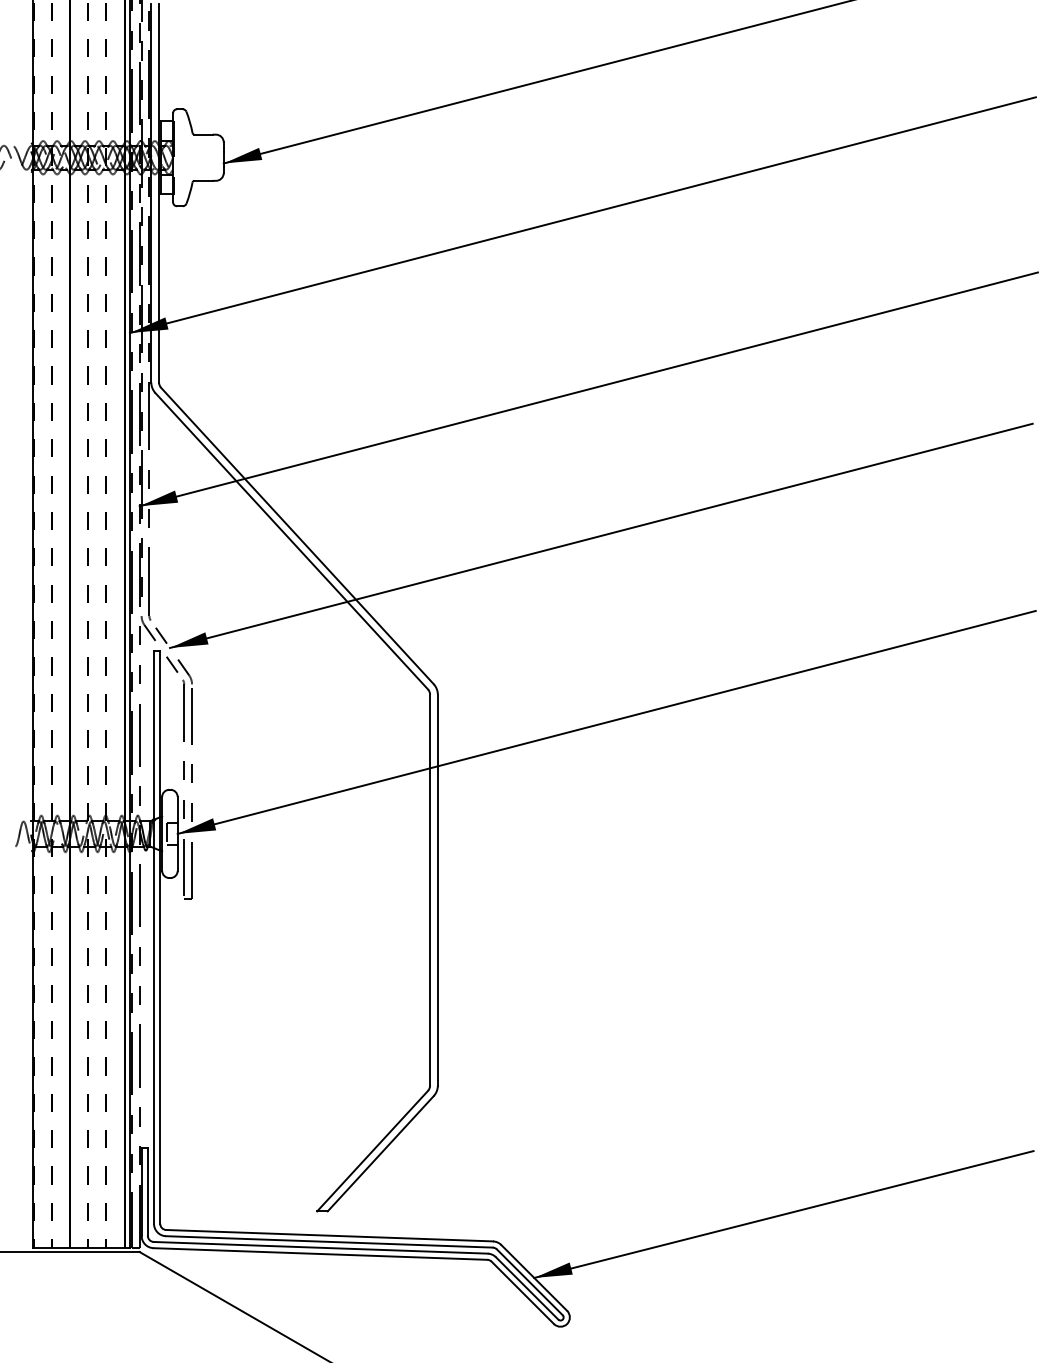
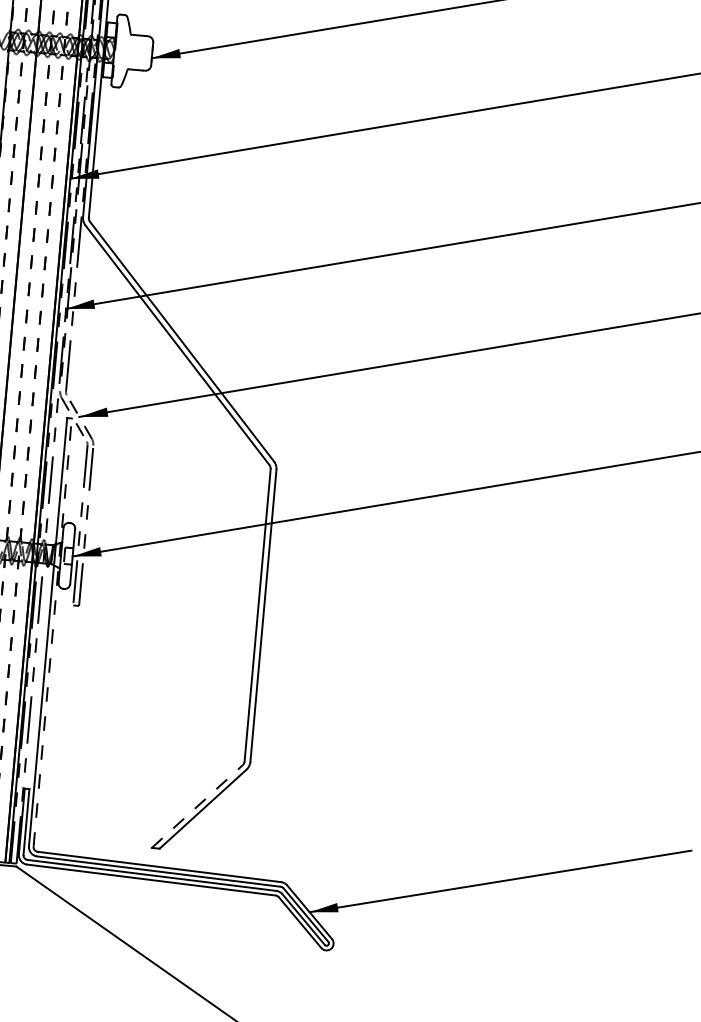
line: (160, 936) -> (52, 631), solid -> dashed
line: (372, 1151) -> (197, 806), solid -> dashed

